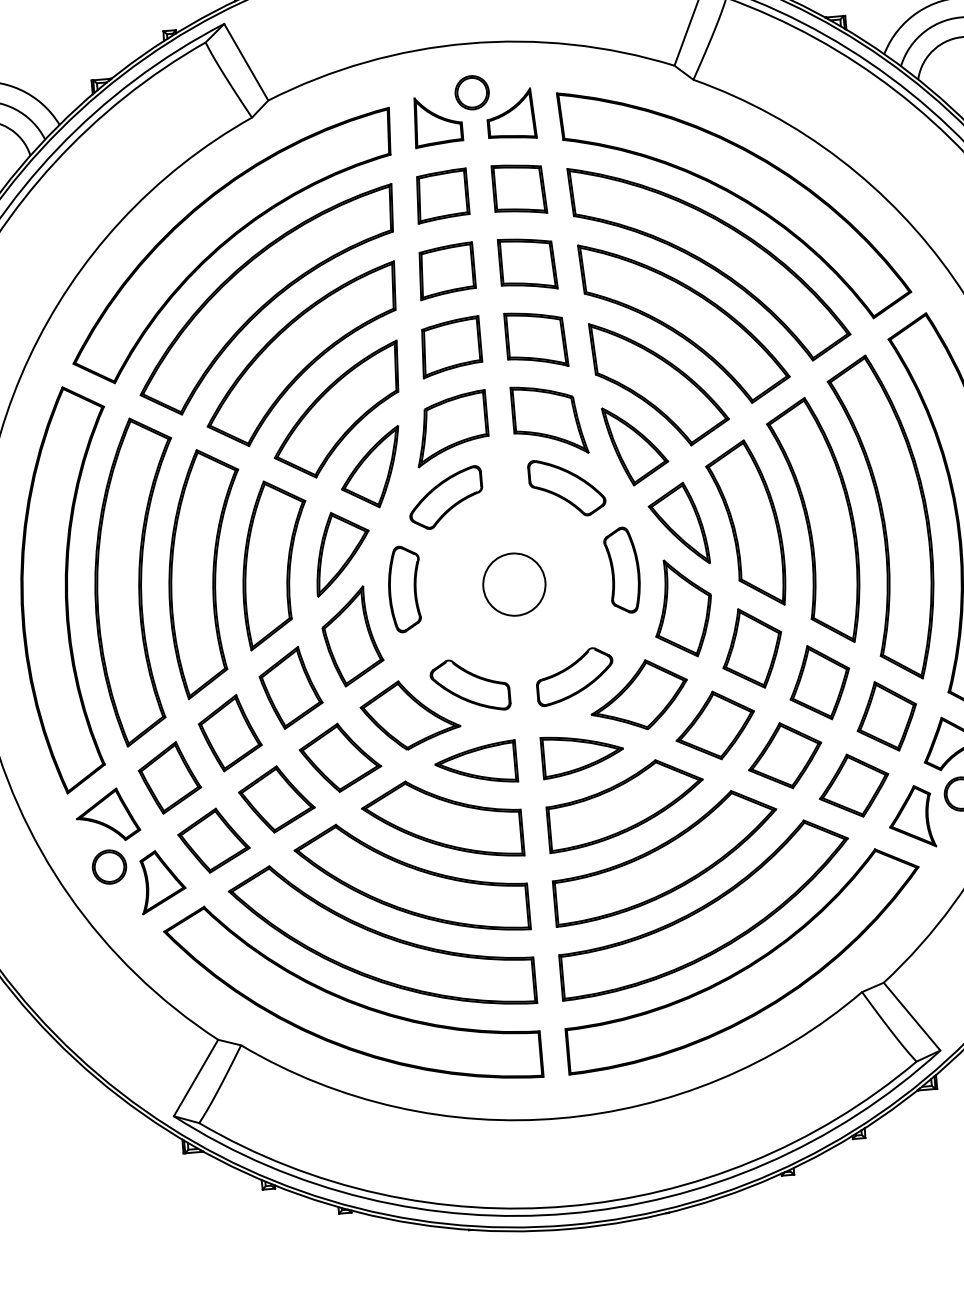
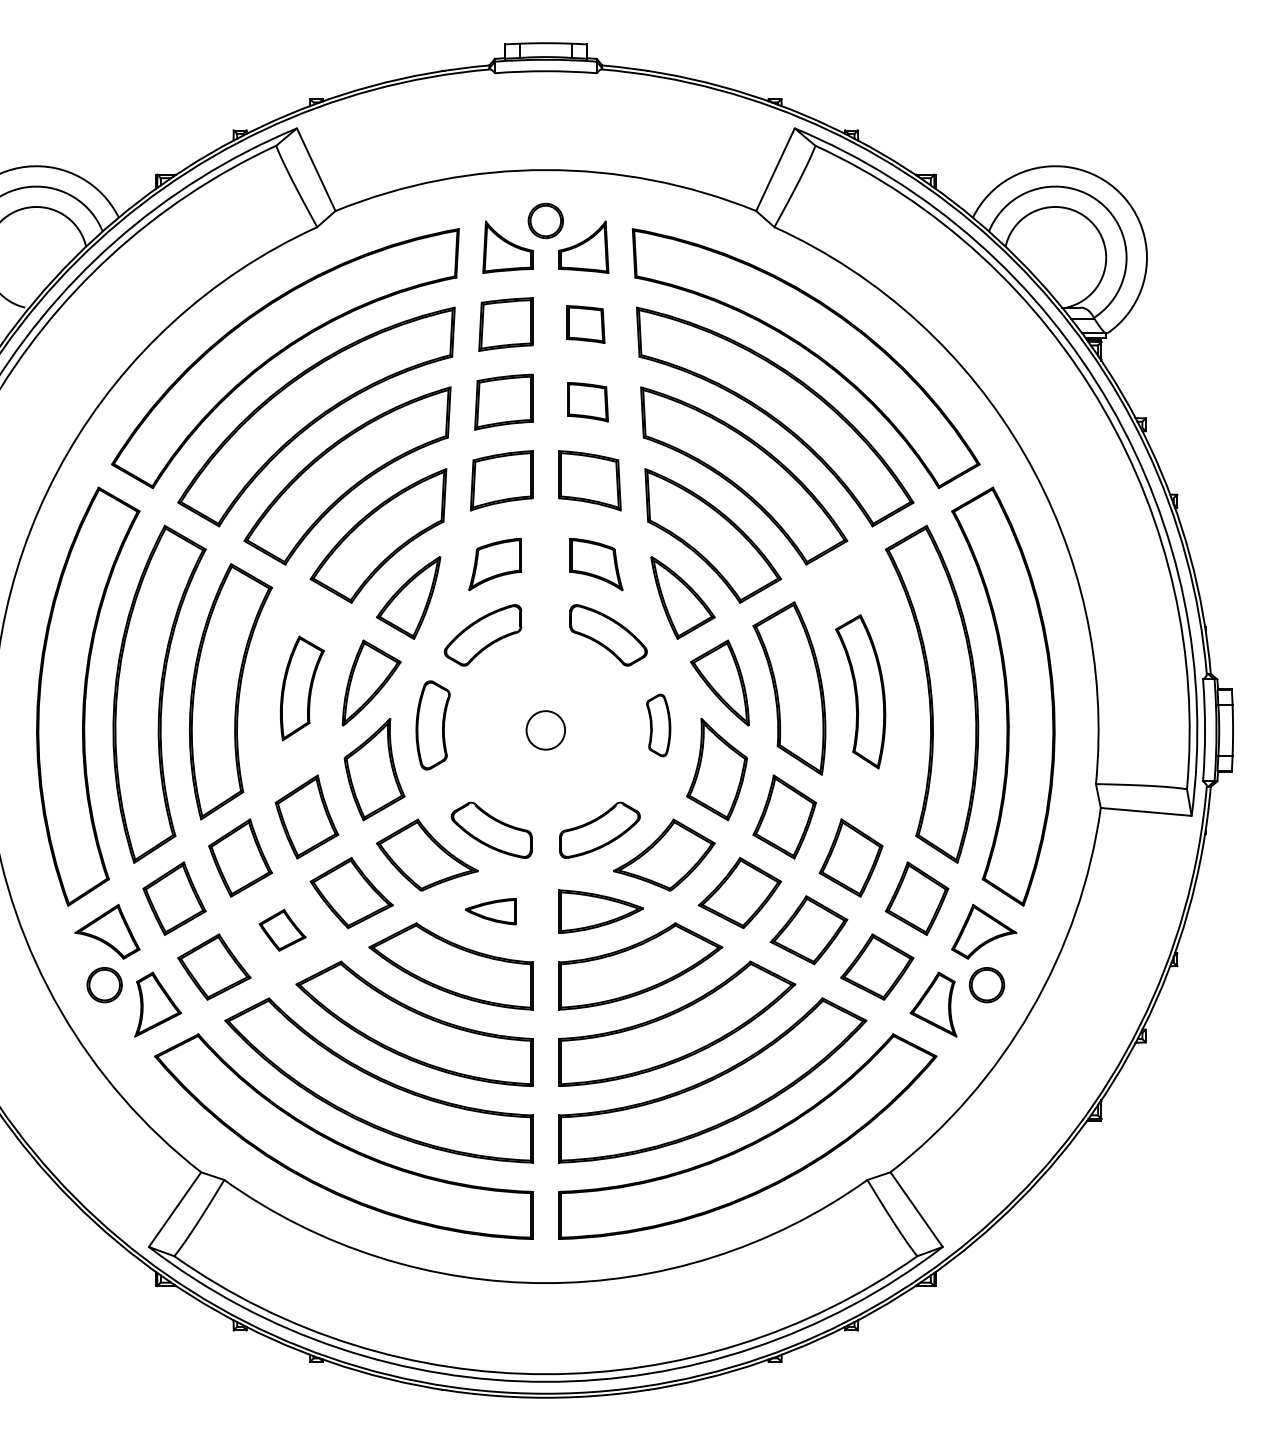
part: (519, 189) -> (585, 324), size x0.7
part: (527, 263) -> (587, 401), size x0.7
part: (549, 420) -> (596, 564), size x0.7
part: (452, 428) -> (495, 564), size x0.7
part: (814, 521) -> (860, 691), size x0.6
part: (275, 564) -> (302, 688), size x0.6
part: (622, 570) -> (658, 725), size x0.7
circle: (514, 584) -> (545, 730), size x0.6
part: (475, 764) -> (490, 911), size x0.6
part: (276, 799) -> (282, 930), size x0.6

